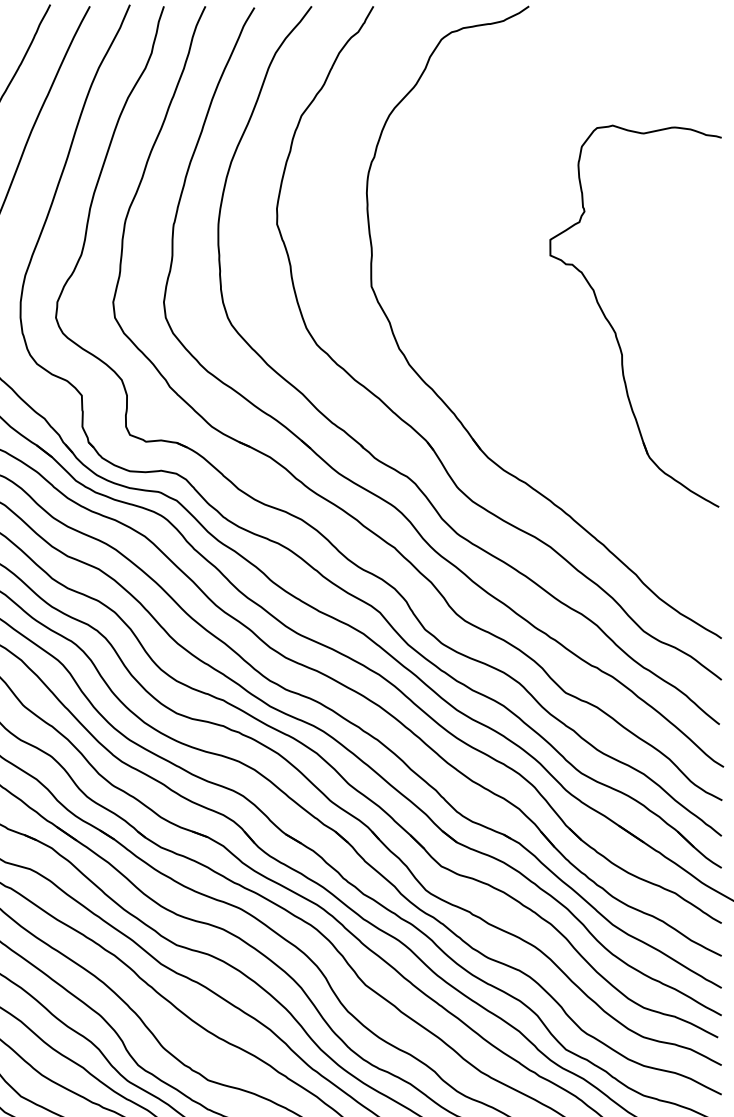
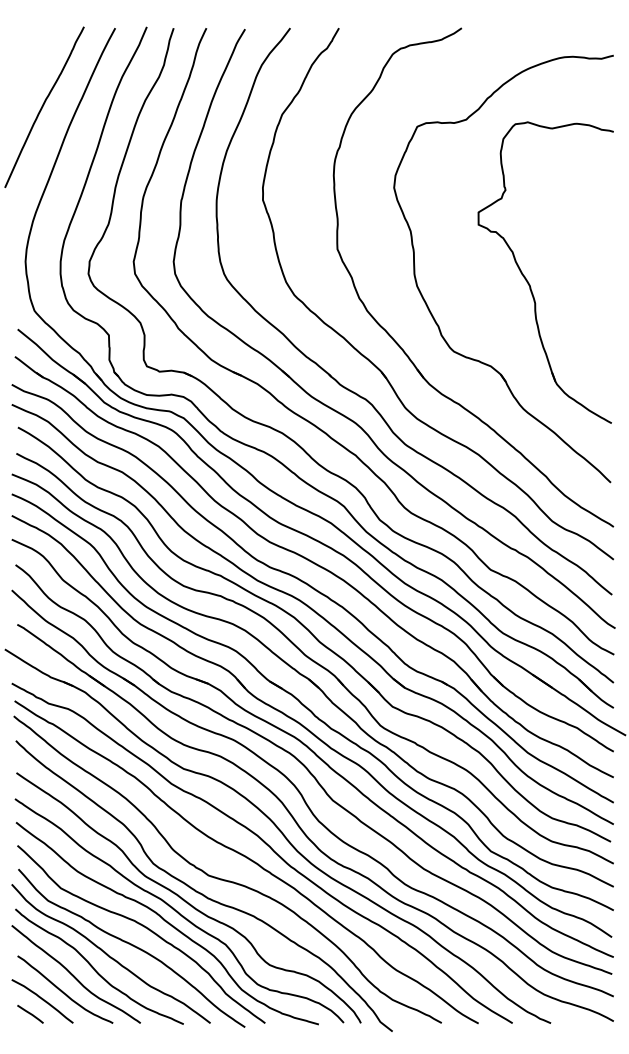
part: (491, 367) -> (432, 313), added

